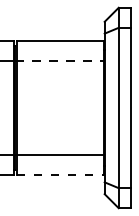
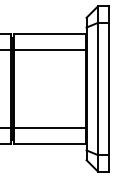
line: (59, 61) -> (49, 50), dashed -> solid
line: (61, 175) -> (50, 144), dashed -> solid

